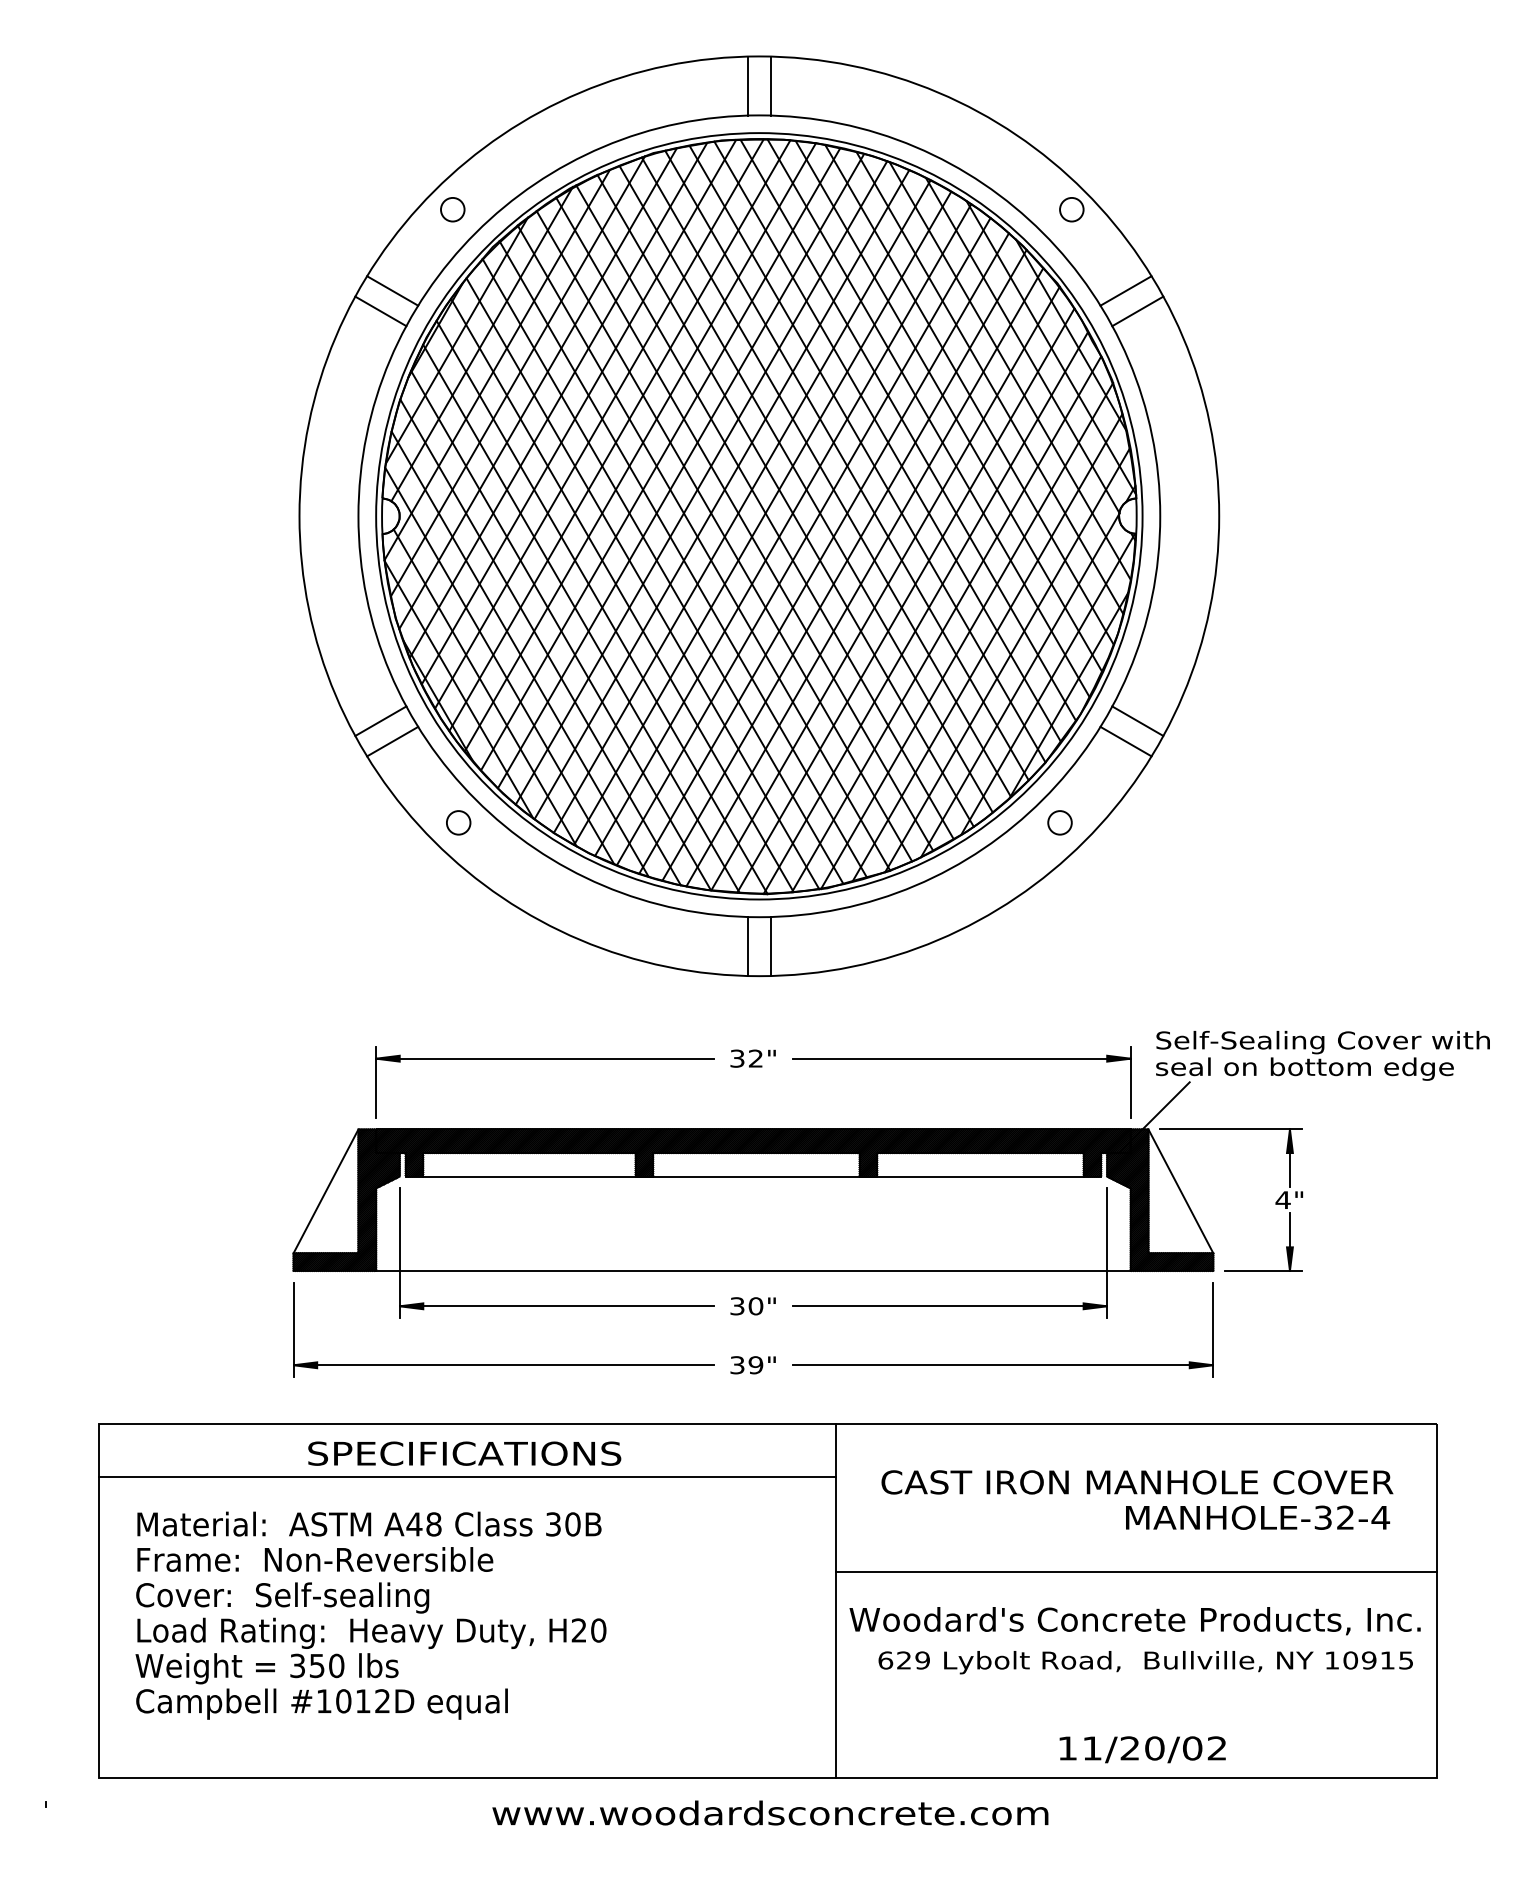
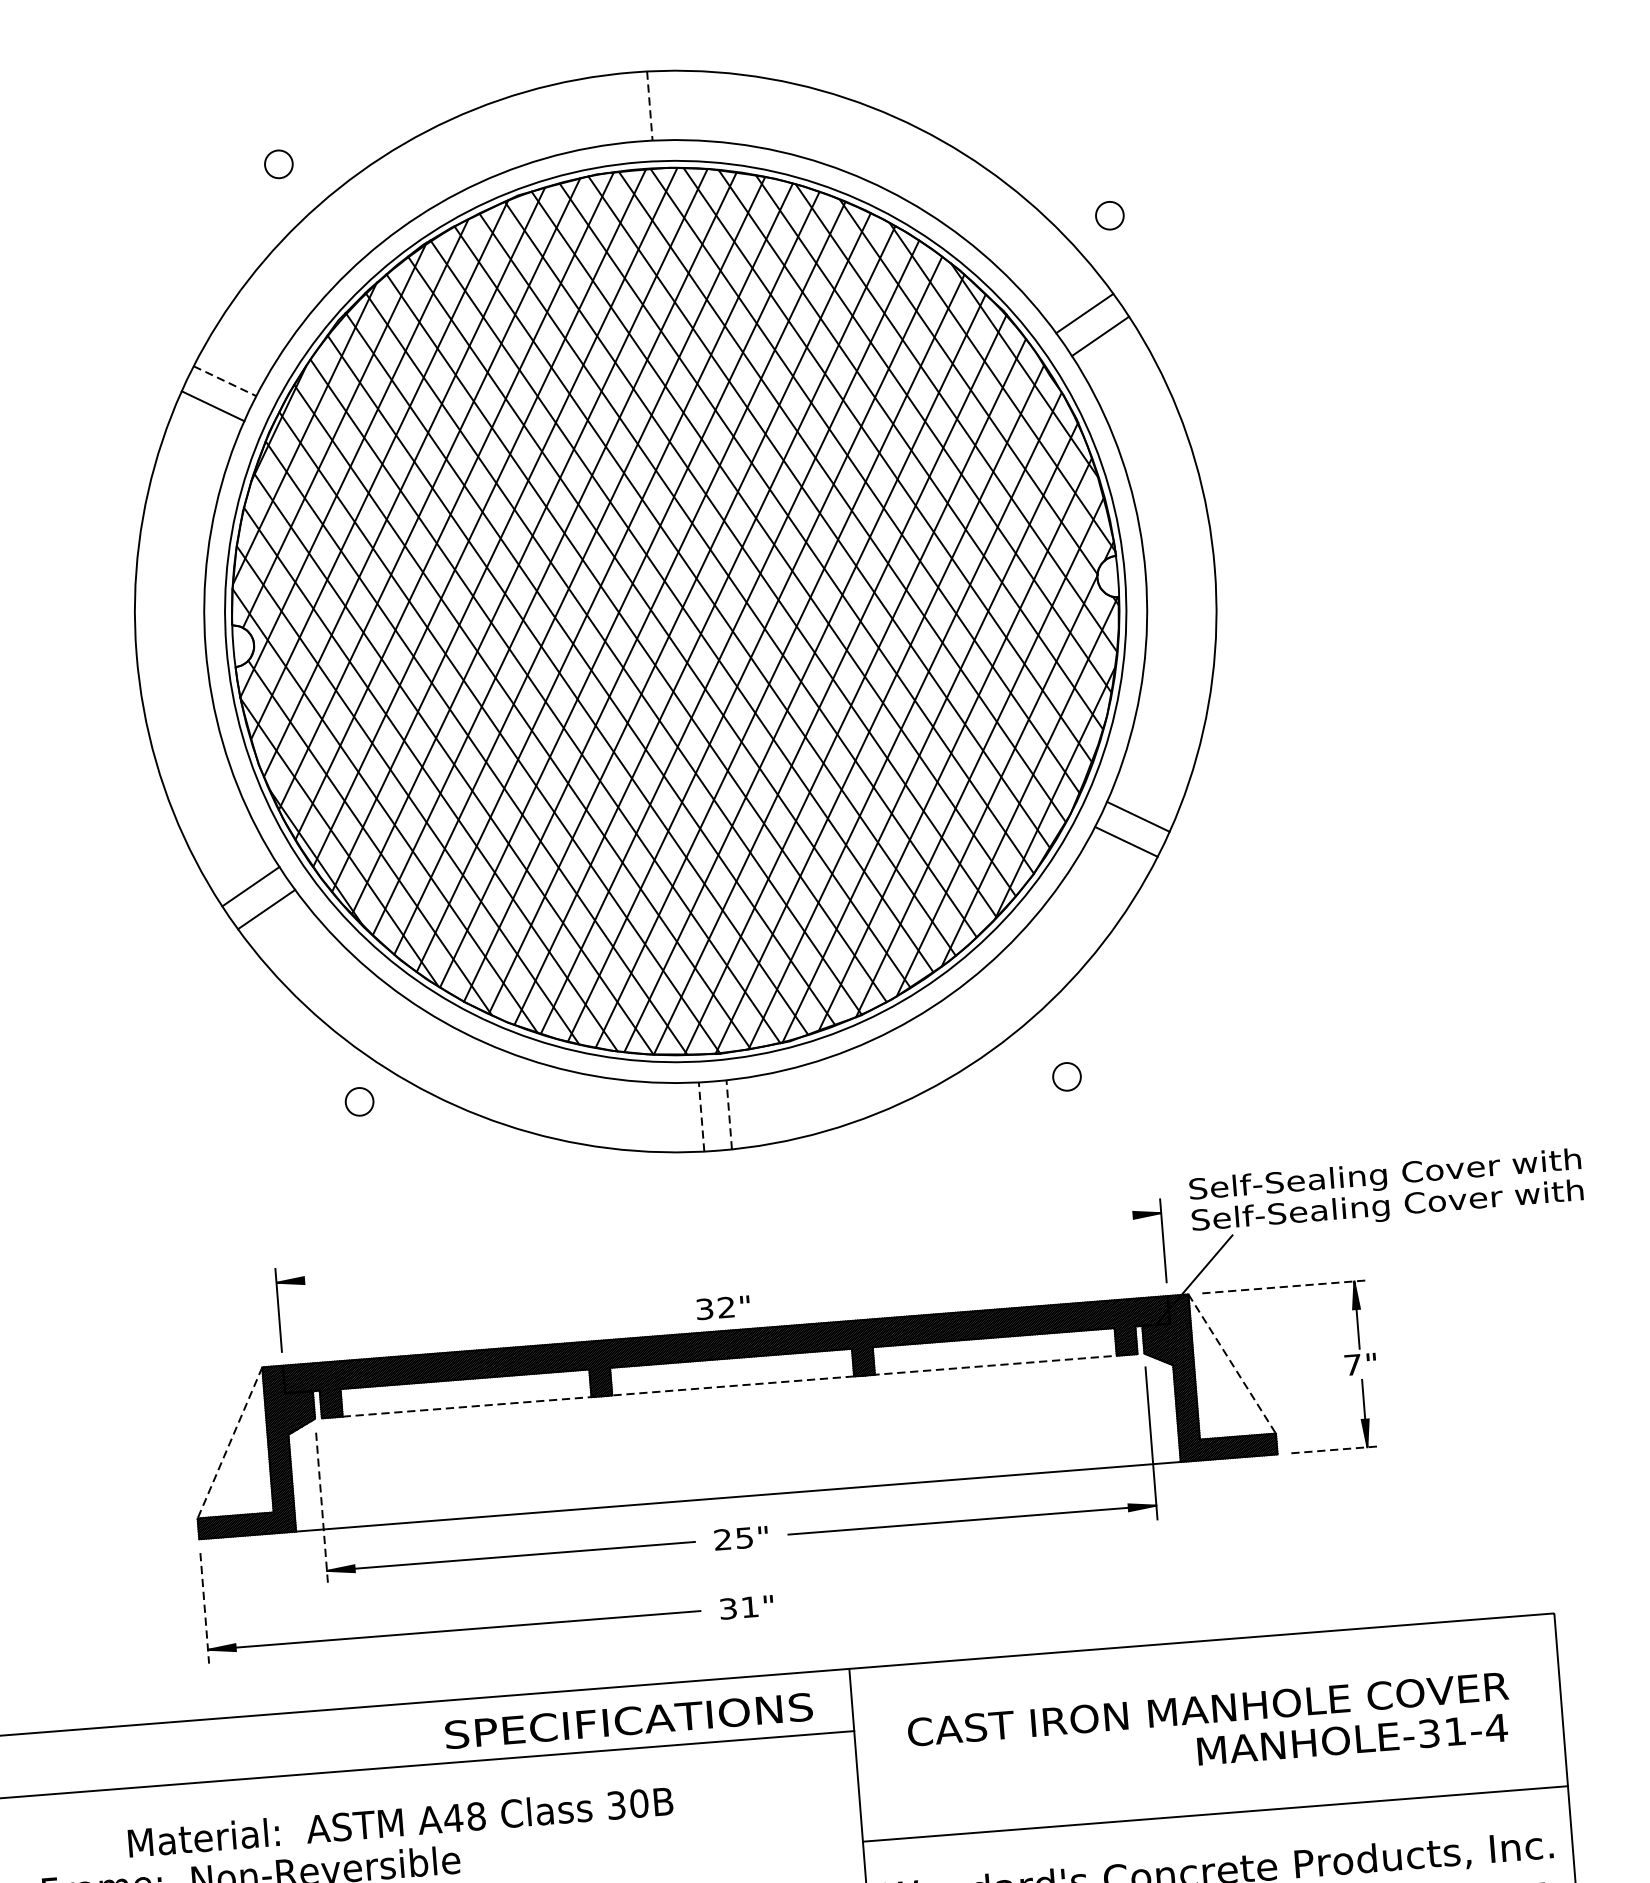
line: (747, 85) -> (622, 107), removed
line: (771, 86) -> (650, 106), solid -> dashed
circle: (452, 209) -> (278, 164), moved
circle: (1071, 209) -> (1109, 215), moved
line: (392, 290) -> (224, 380), solid -> dashed
circle: (458, 822) -> (359, 1101), moved
circle: (1059, 822) -> (1066, 1076), moved
line: (747, 946) -> (701, 1116), solid -> dashed
line: (771, 946) -> (729, 1114), solid -> dashed
line: (544, 1058) -> (473, 1267), removed
text: (752, 1058) -> (722, 1307), moved
line: (961, 1058) -> (962, 1228), removed
text: (1322, 1068) -> (1386, 1206), seal on bottom edge -> Self-Sealing Cover with
line: (1231, 1129) -> (1285, 1286), solid -> dashed
line: (753, 1176) -> (729, 1386), solid -> dashed
line: (326, 1191) -> (230, 1443), solid -> dashed
line: (1180, 1191) -> (1231, 1364), solid -> dashed
text: (1282, 1199) -> (1352, 1364), 4" -> 7"
line: (399, 1253) -> (321, 1509), solid -> dashed
line: (1263, 1270) -> (1336, 1449), solid -> dashed
text: (746, 1306) -> (733, 1539), 30" -> 25"
line: (293, 1330) -> (204, 1609), solid -> dashed
part: (1002, 1364) -> (1039, 1583), removed
text: (755, 1365) -> (749, 1607), 39" -> 31"
text: (464, 1453) -> (628, 1720), moved
text: (1345, 1517) -> (1455, 1731), MANHOLE-32-4 -> MANHOLE-31-4
text: (369, 1523) -> (400, 1821), moved

